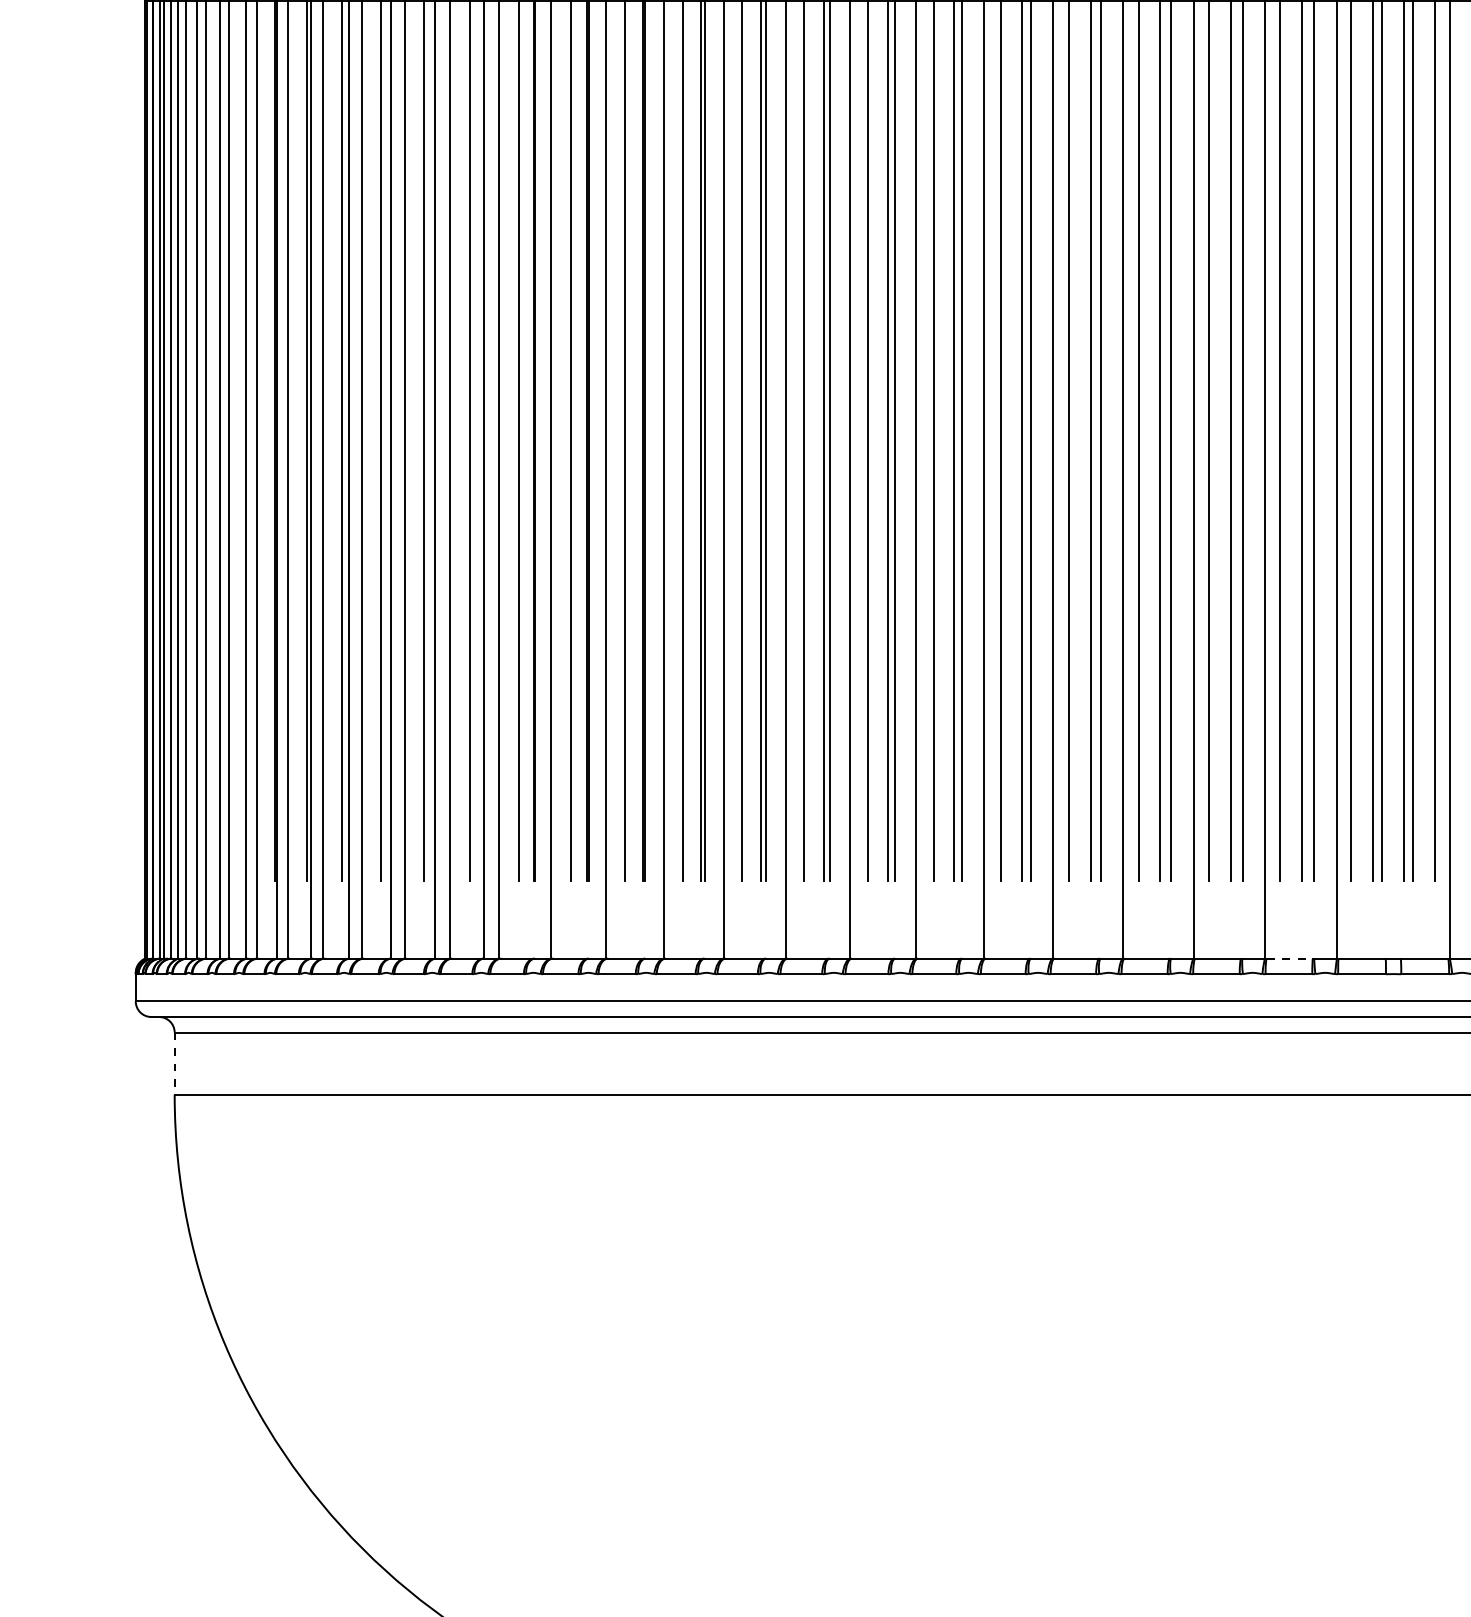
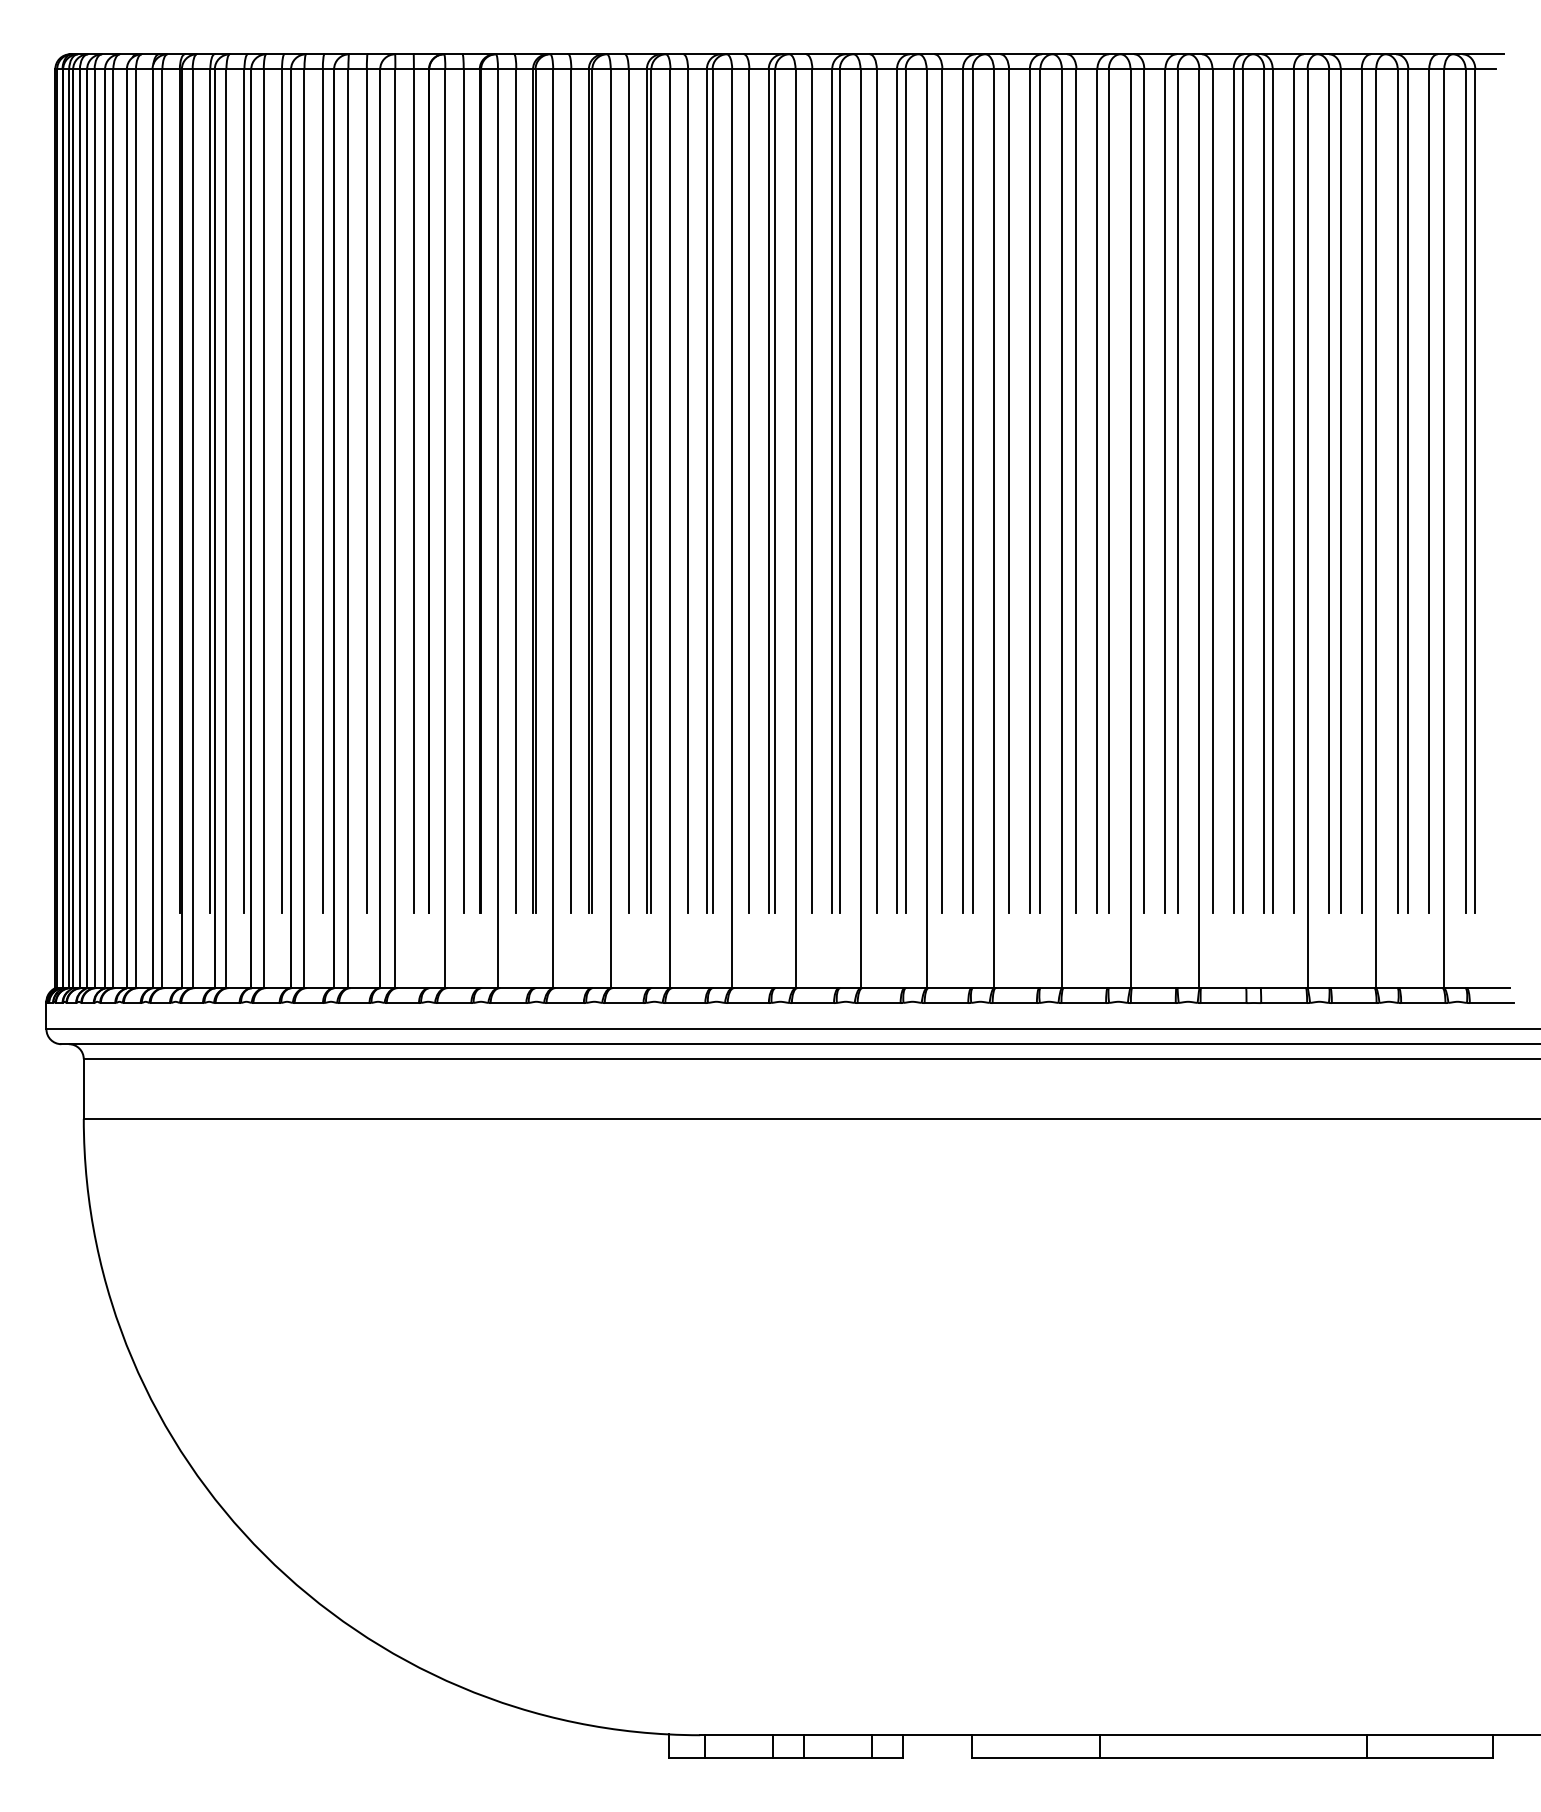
line: (1290, 958) -> (1154, 988), dashed -> solid
line: (174, 1064) -> (83, 1089), dashed -> solid

